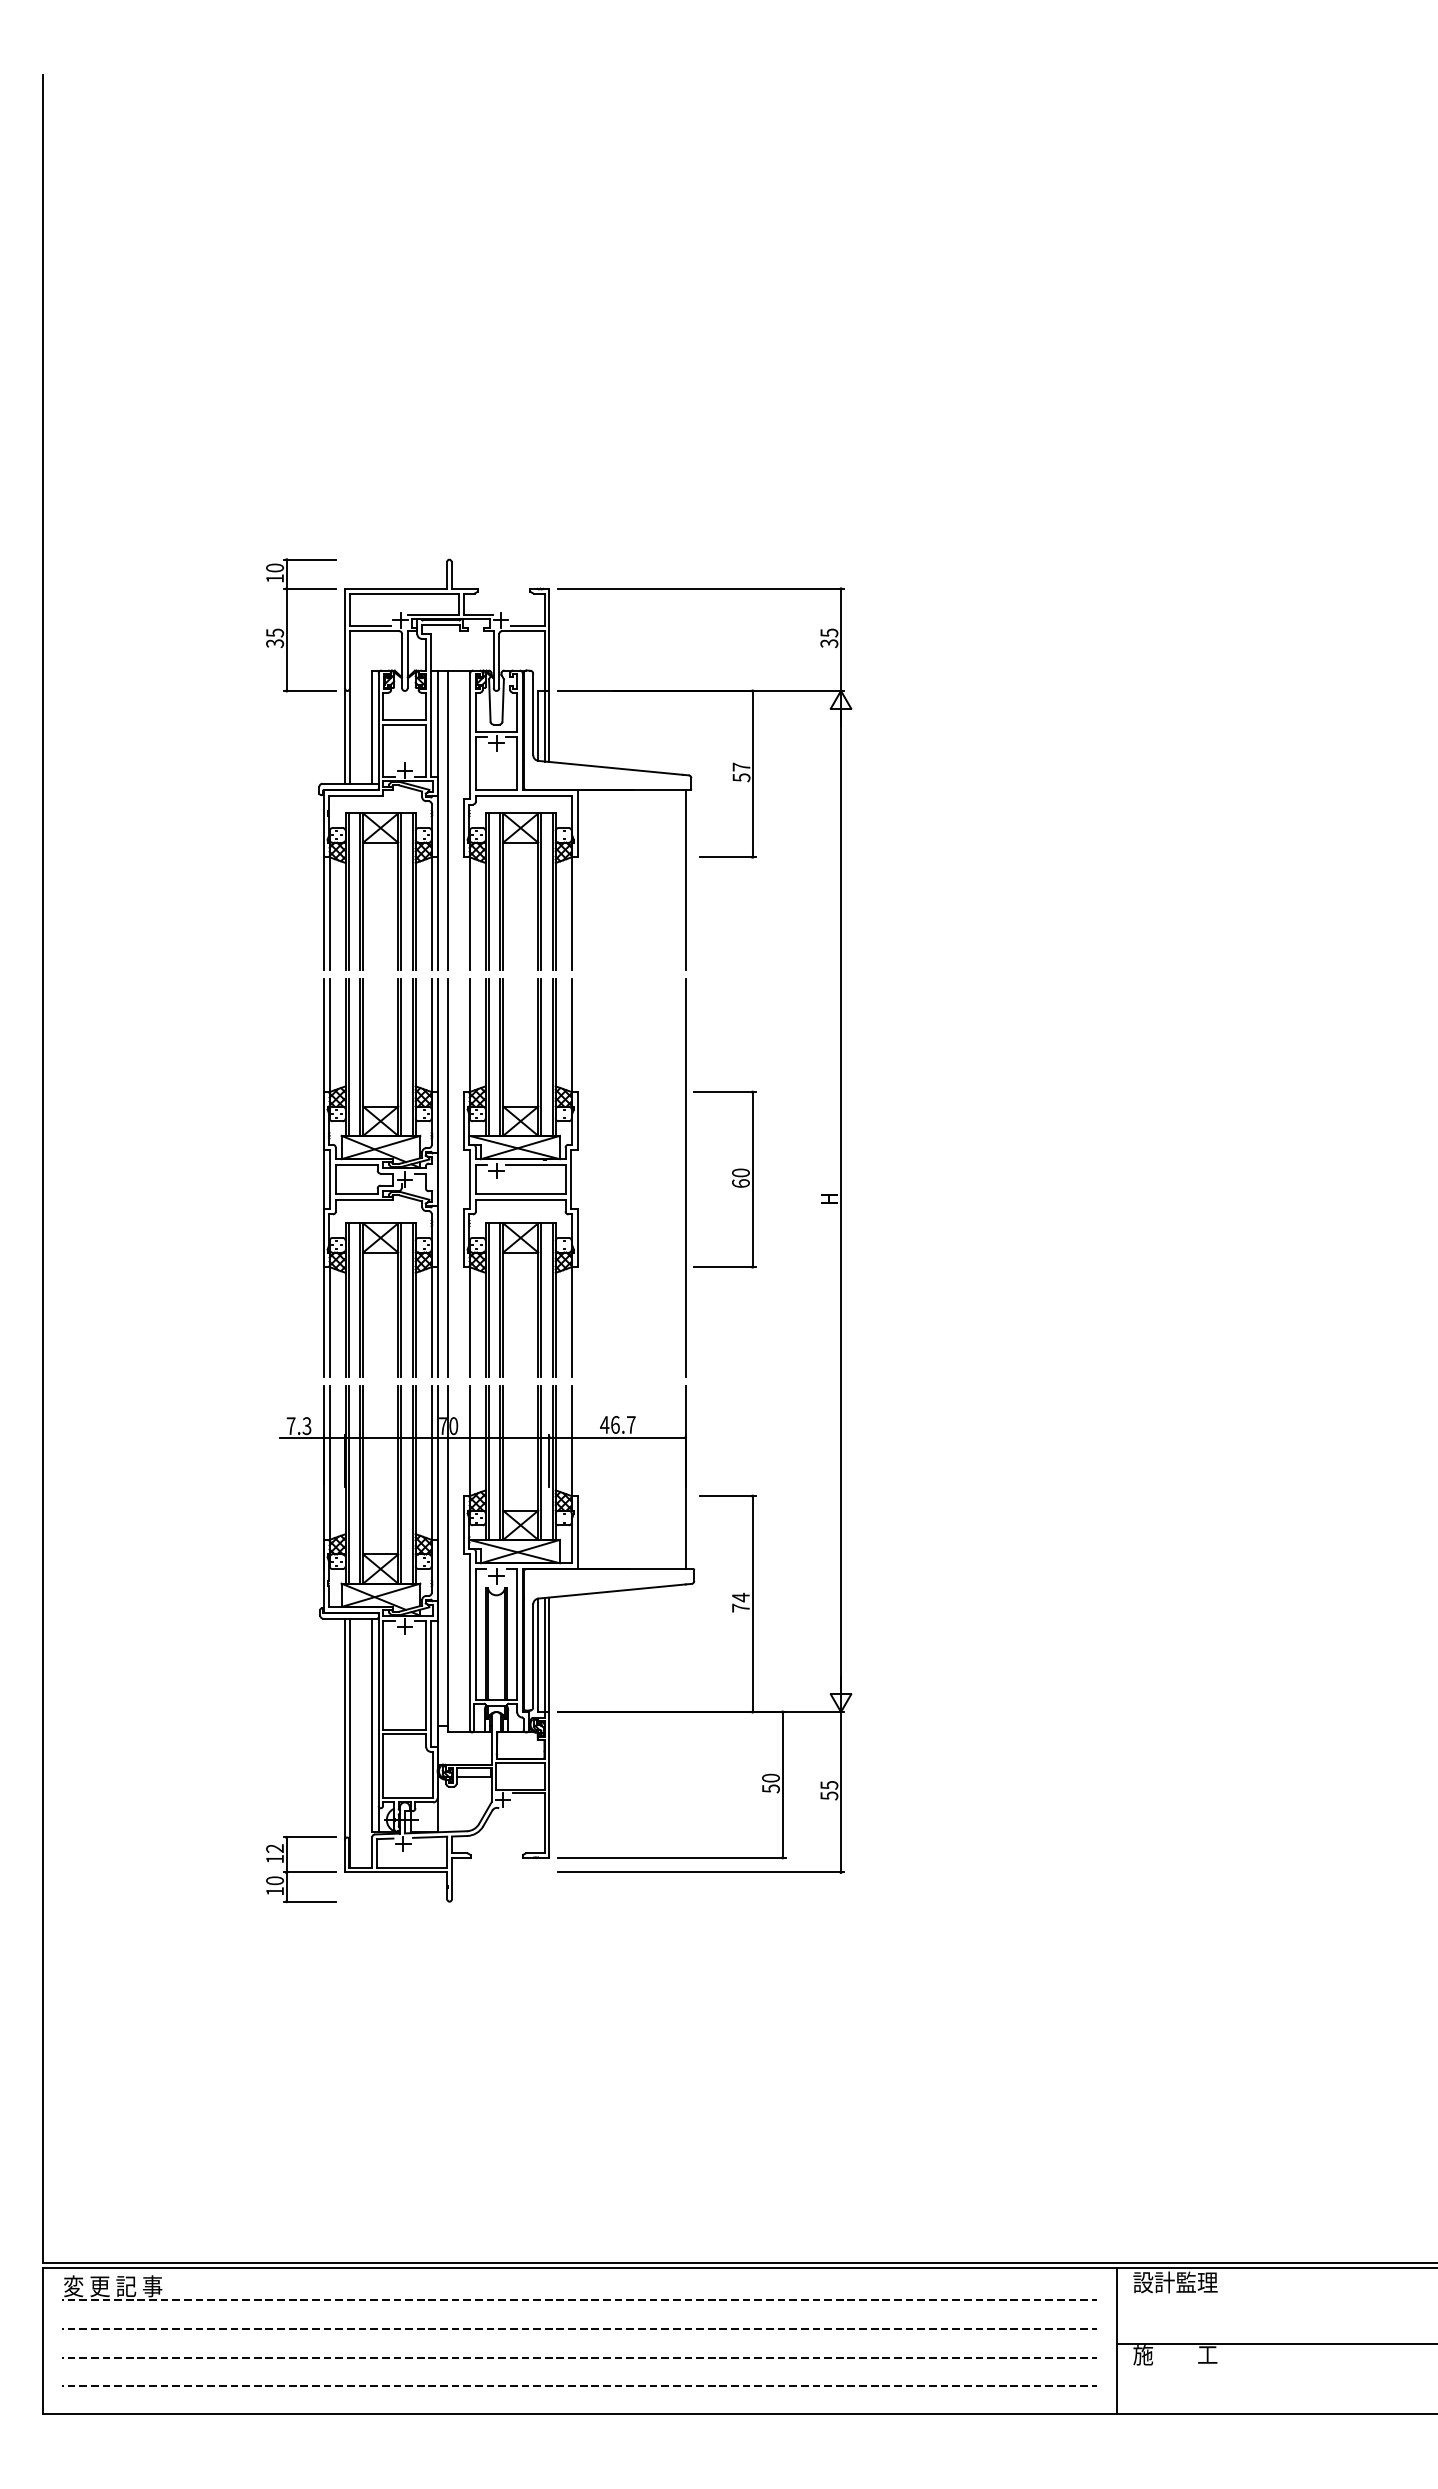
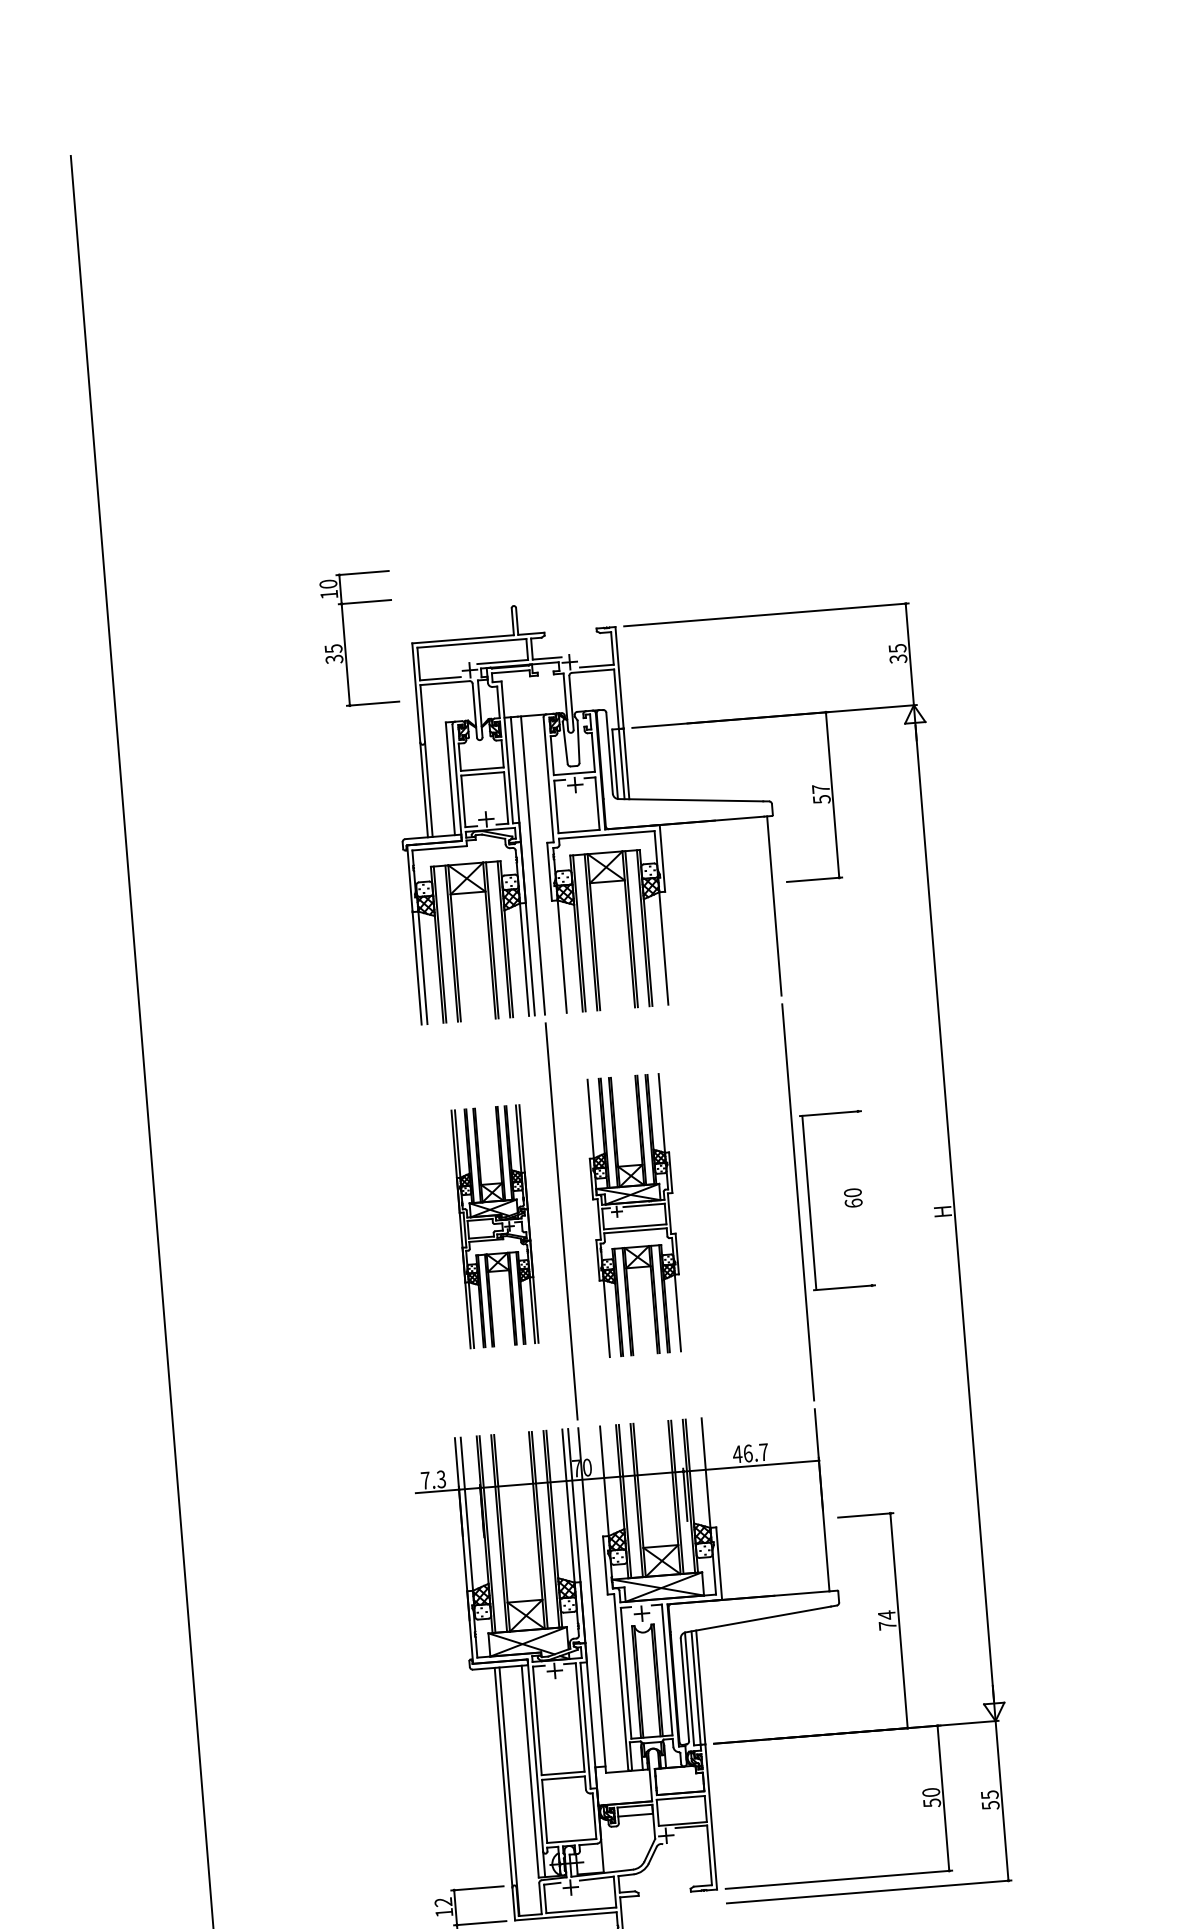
part: (287, 625) -> (345, 640), moved
part: (380, 1177) -> (494, 1226), size x0.6
part: (520, 1177) -> (633, 1214), size x0.7
line: (752, 1179) -> (809, 1202), moved

